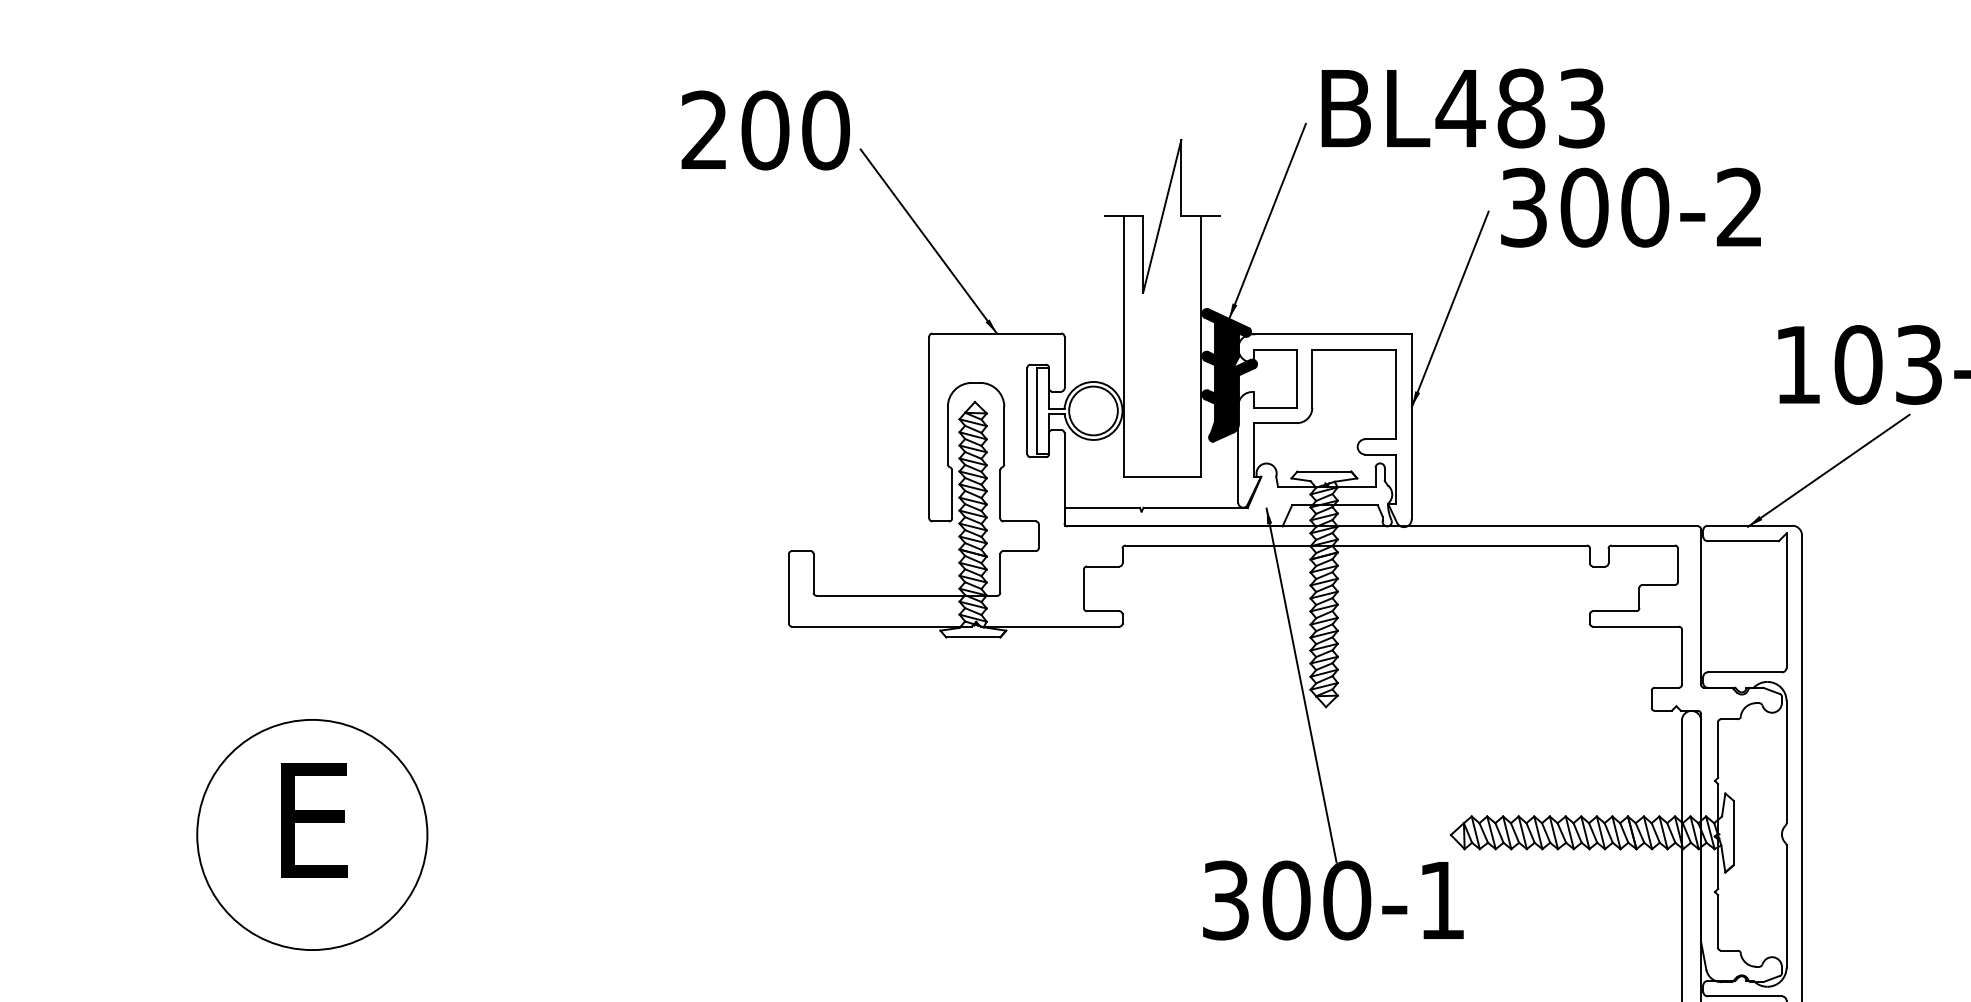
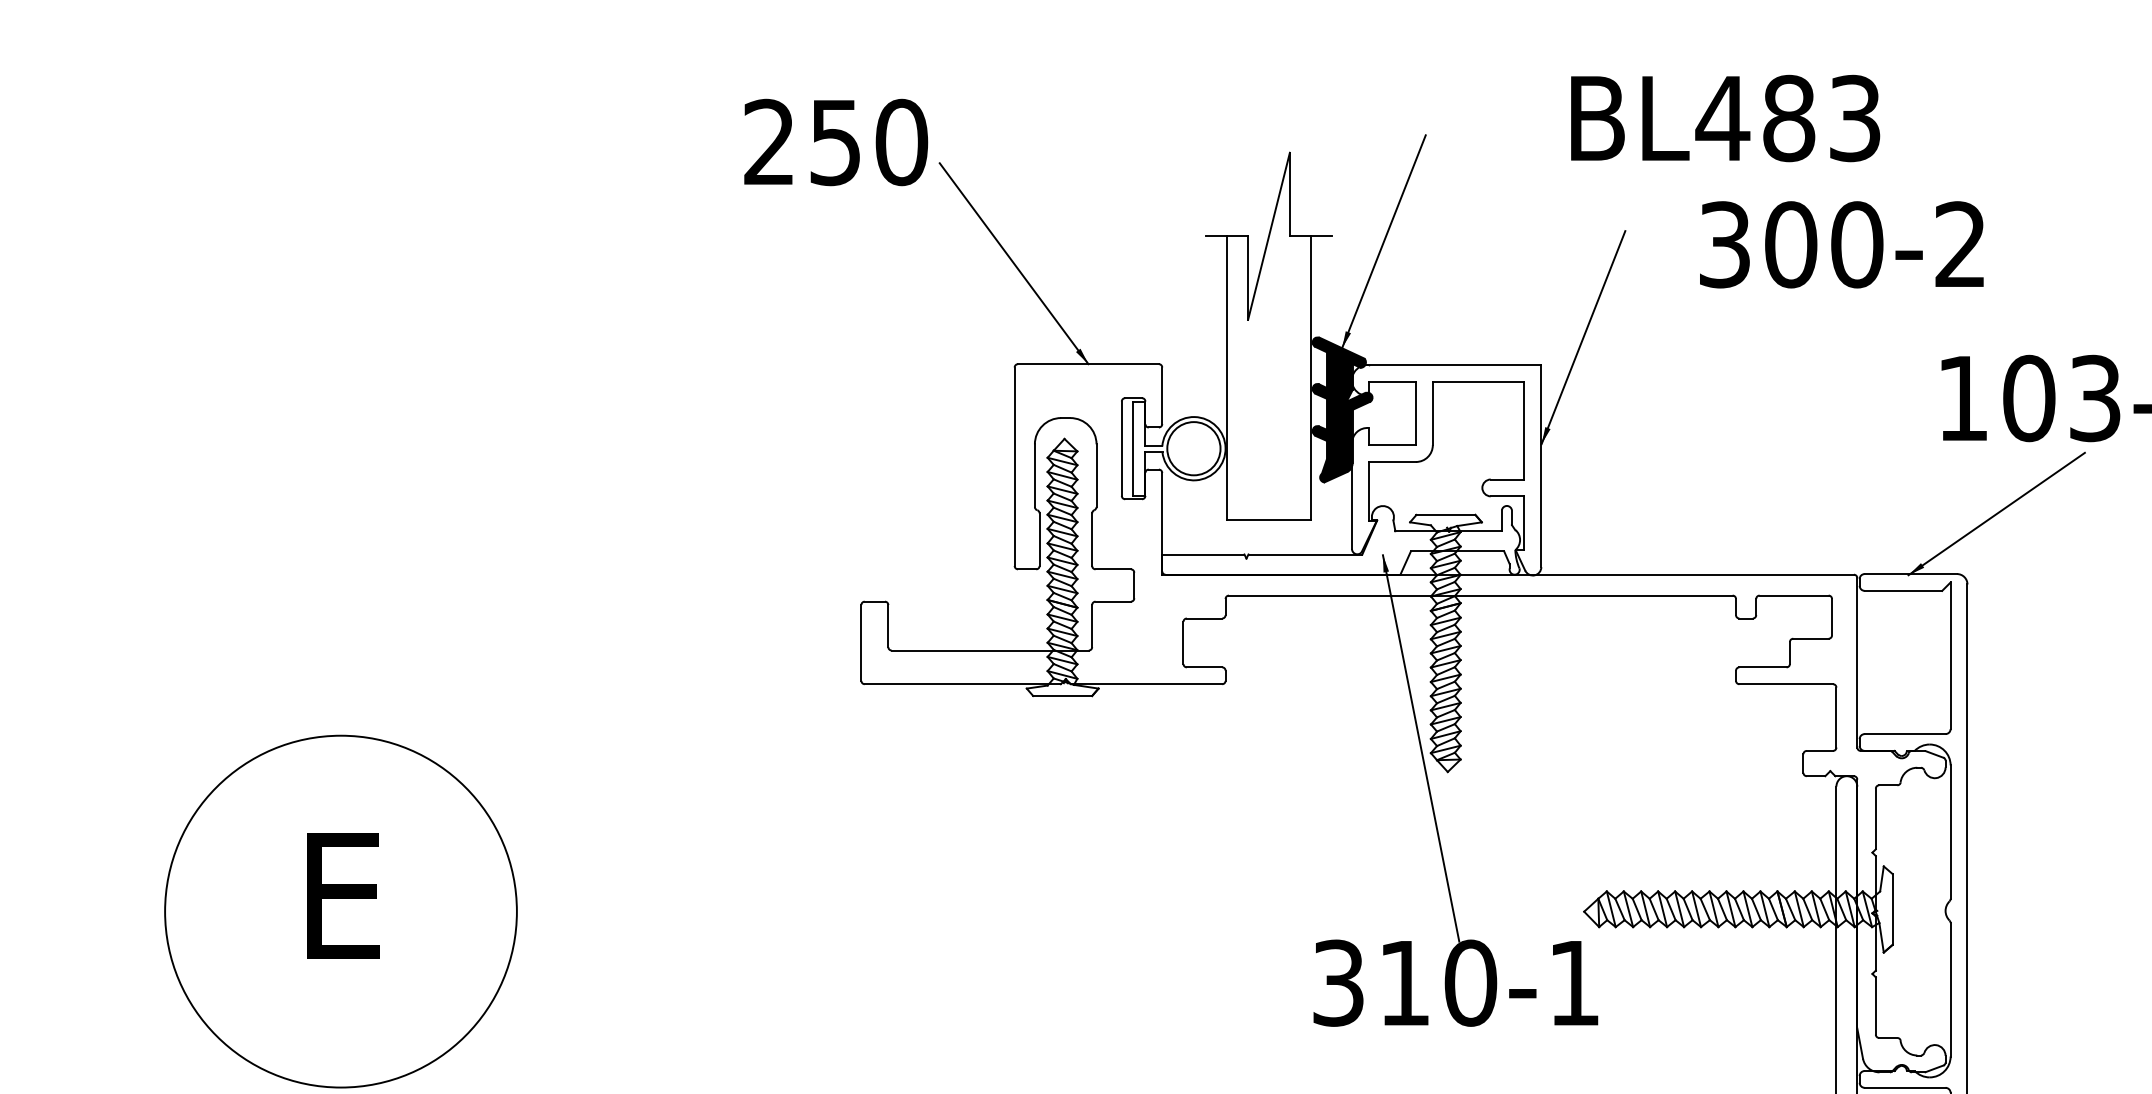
text: (1463, 108) -> (1725, 118), moved
text: (765, 130) -> (835, 142), 200 -> 250
text: (1630, 207) -> (1841, 244), moved
circle: (311, 834) -> (340, 911), size x1.4
text: (1286, 899) -> (1404, 982), 300-1 -> 310-1

